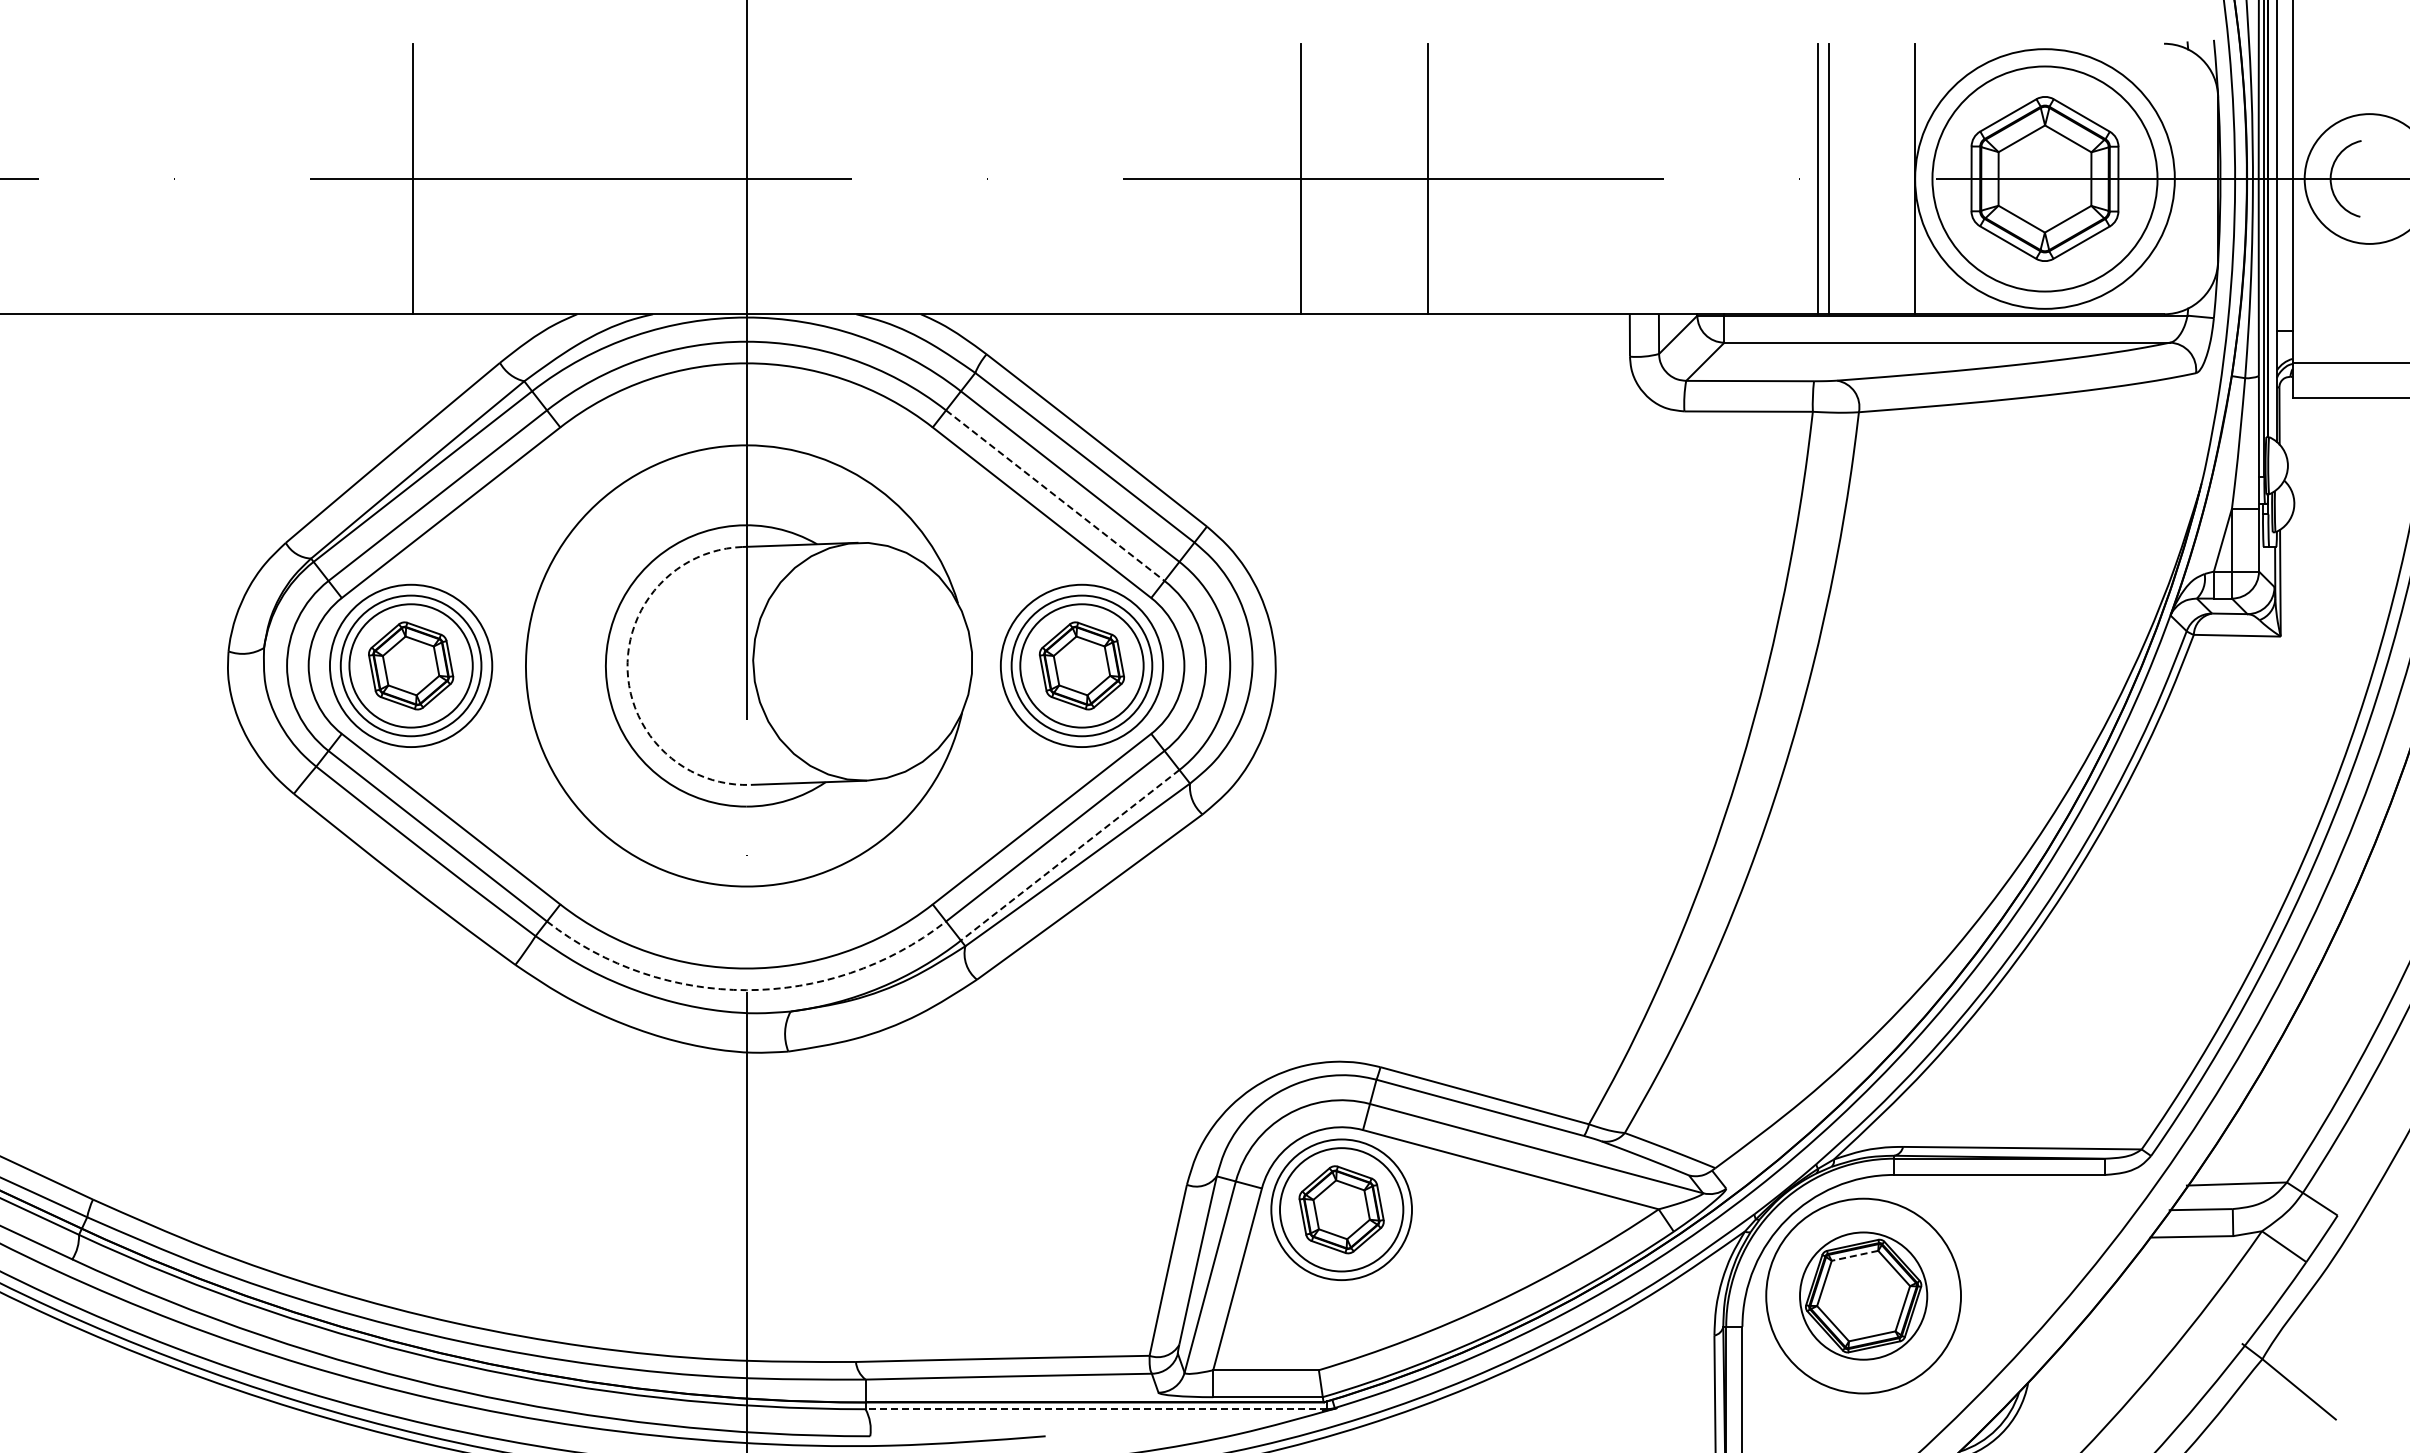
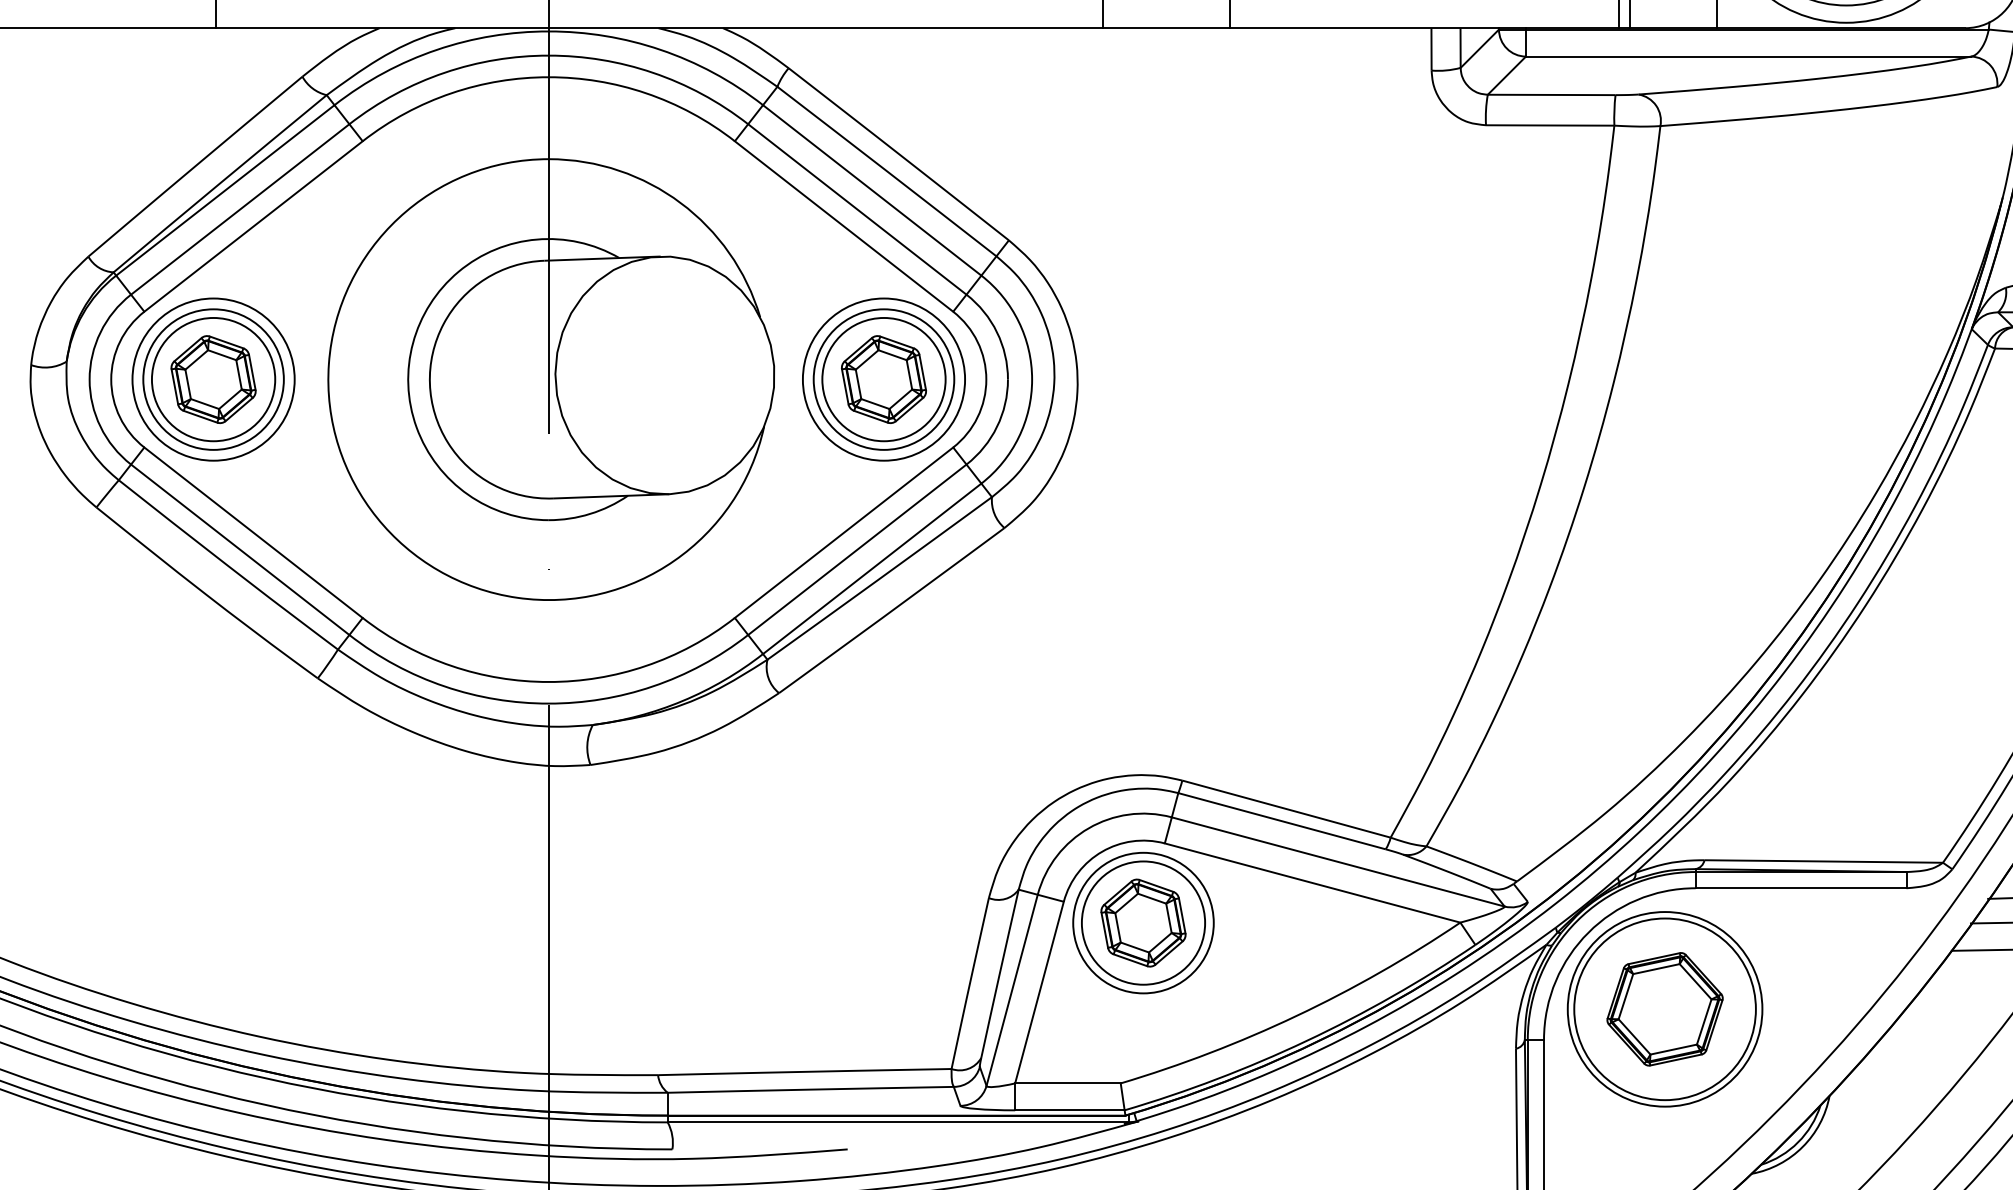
line: (1055, 495) -> (857, 209), dashed -> solid
arc: (627, 670) -> (429, 384), dashed -> solid
line: (1070, 855) -> (872, 569), dashed -> solid
arc: (746, 990) -> (548, 703), dashed -> solid
line: (1854, 1255) -> (1655, 968), dashed -> solid
circle: (1863, 1296) -> (1664, 1009), size x1.43
line: (1096, 1409) -> (898, 1122), dashed -> solid

